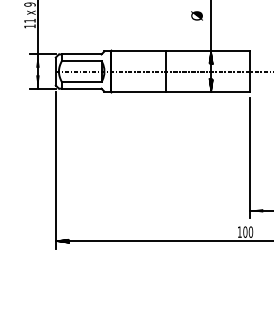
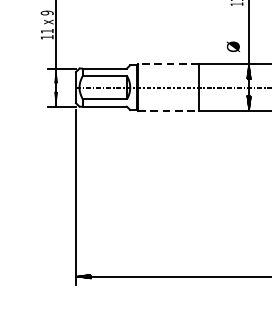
text: (196, 15) -> (232, 46), moved
line: (138, 50) -> (168, 64), solid -> dashed
line: (139, 92) -> (169, 110), solid -> dashed

